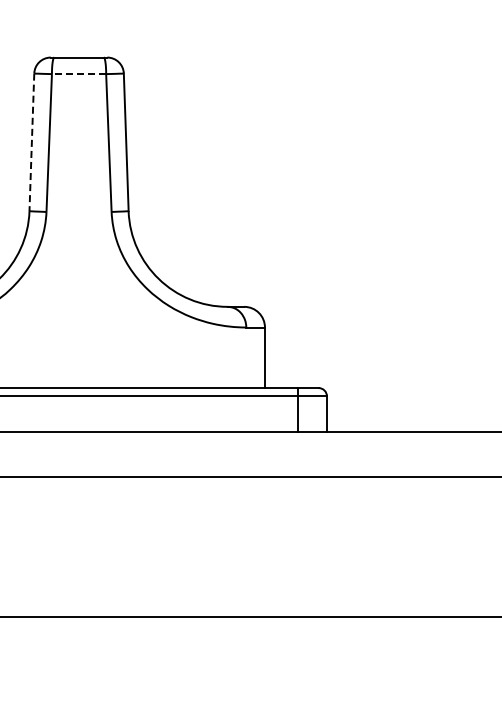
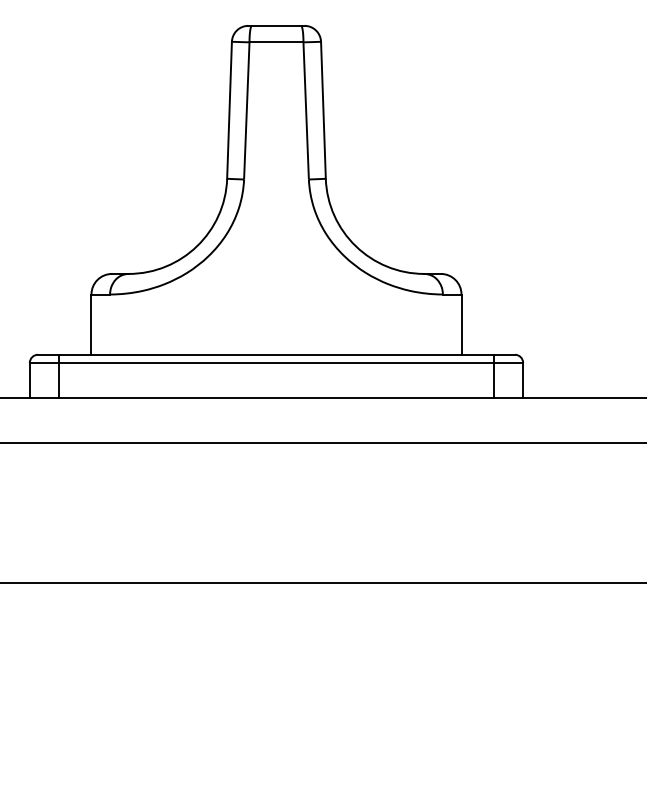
line: (79, 74) -> (276, 42), dashed -> solid
line: (31, 142) -> (229, 110), dashed -> solid

